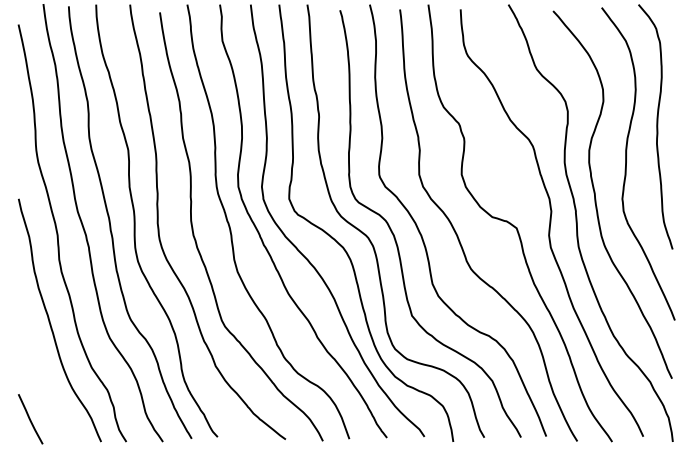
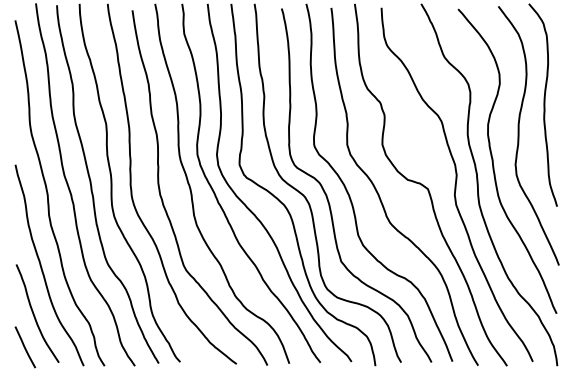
curve: (41, 378) -> (34, 313), added

